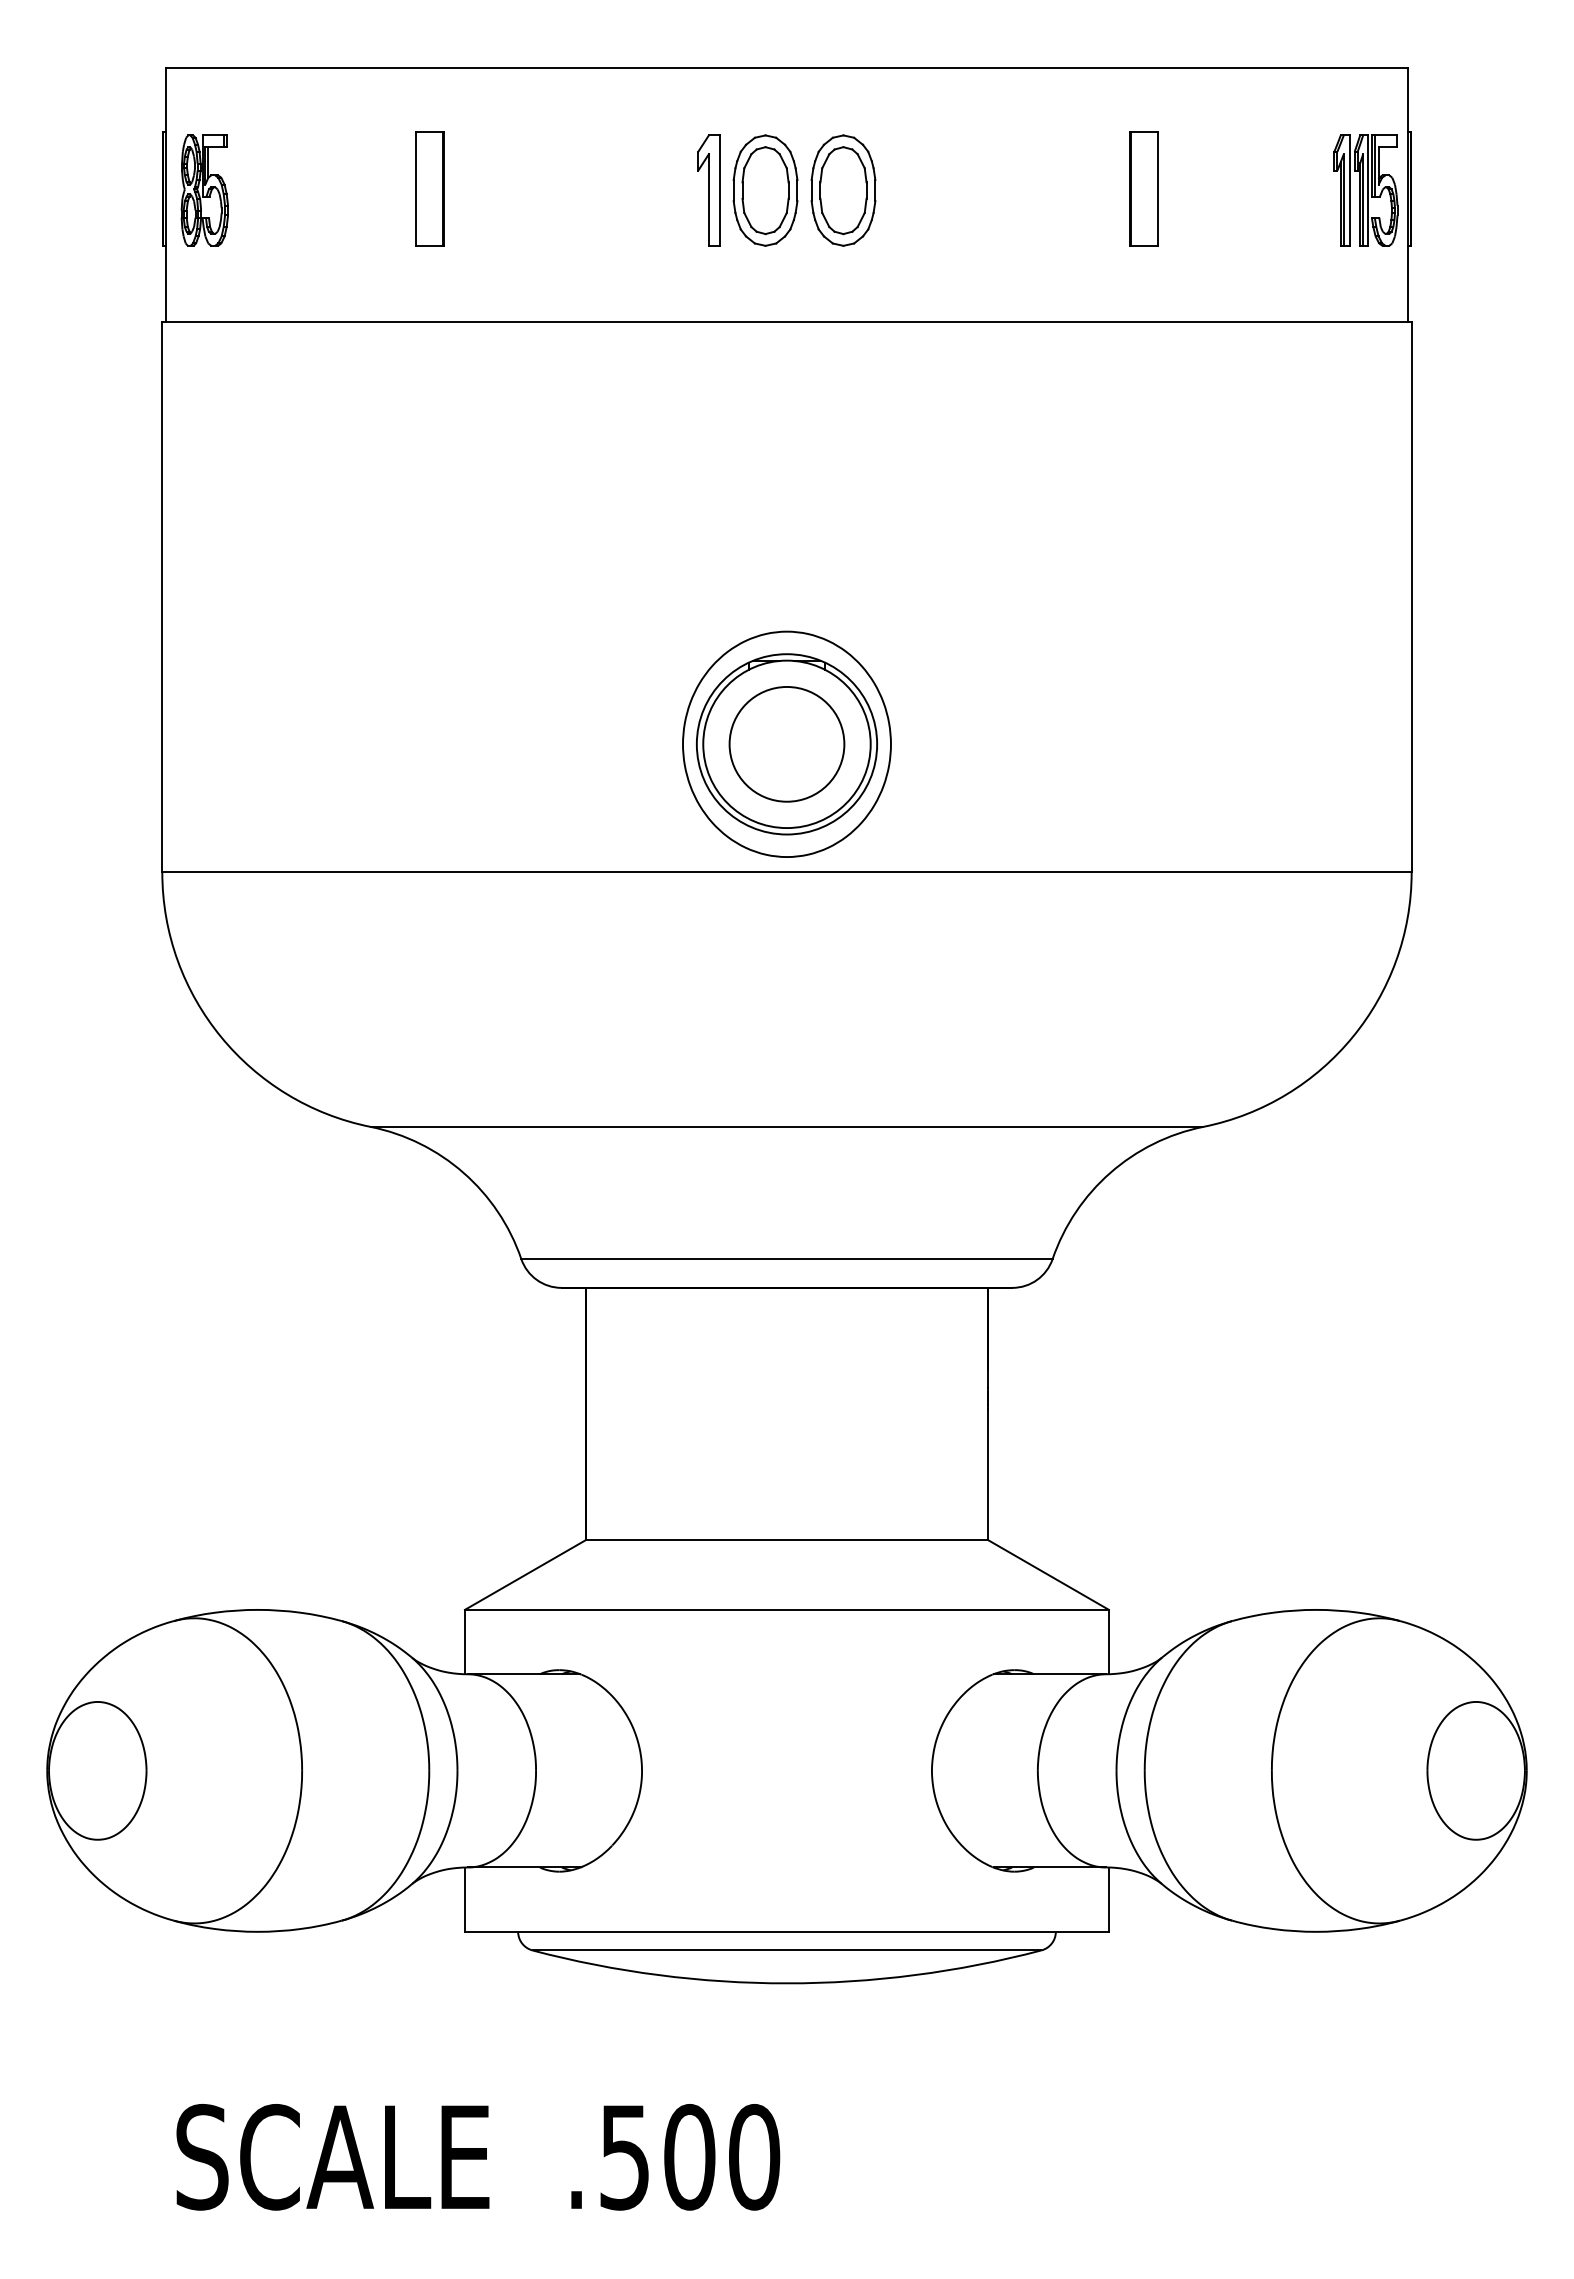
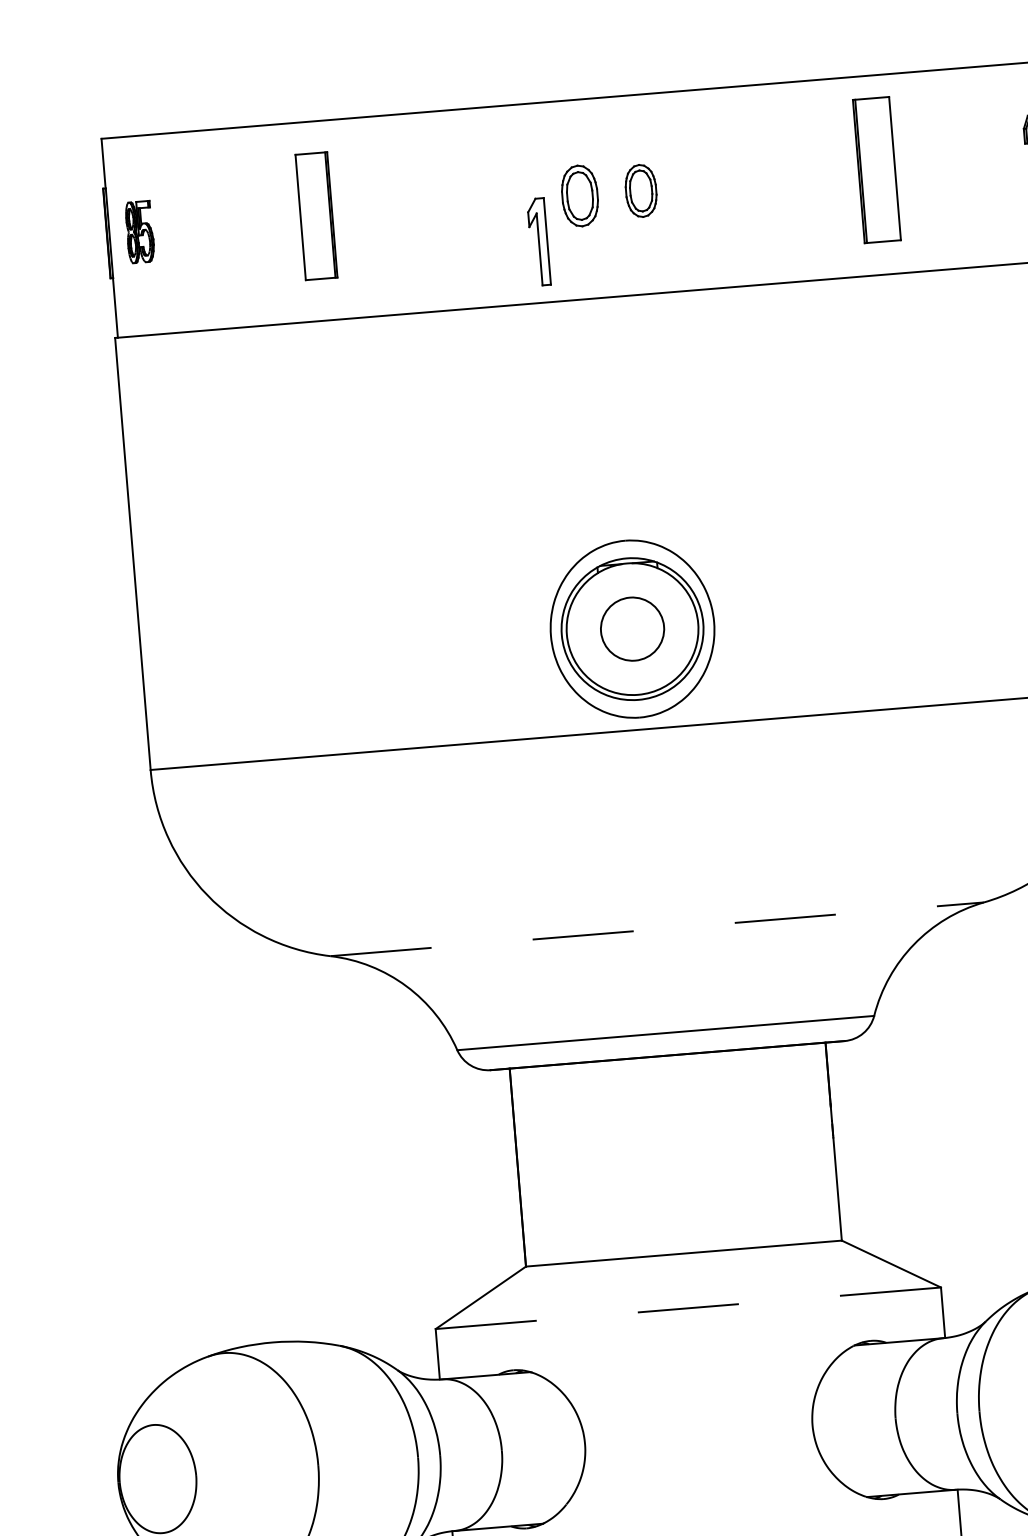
part: (429, 188) -> (316, 216), size x1.4
part: (1143, 188) -> (876, 170), size x1.6
part: (204, 190) -> (139, 232), size x0.7
part: (708, 190) -> (538, 242), moved
part: (765, 190) -> (579, 195), size x0.7
part: (843, 190) -> (641, 190), size x0.6
circle: (786, 743) -> (632, 628), size x0.7
line: (787, 1126) -> (657, 928), solid -> dashed
line: (786, 1609) -> (687, 1308), solid -> dashed

